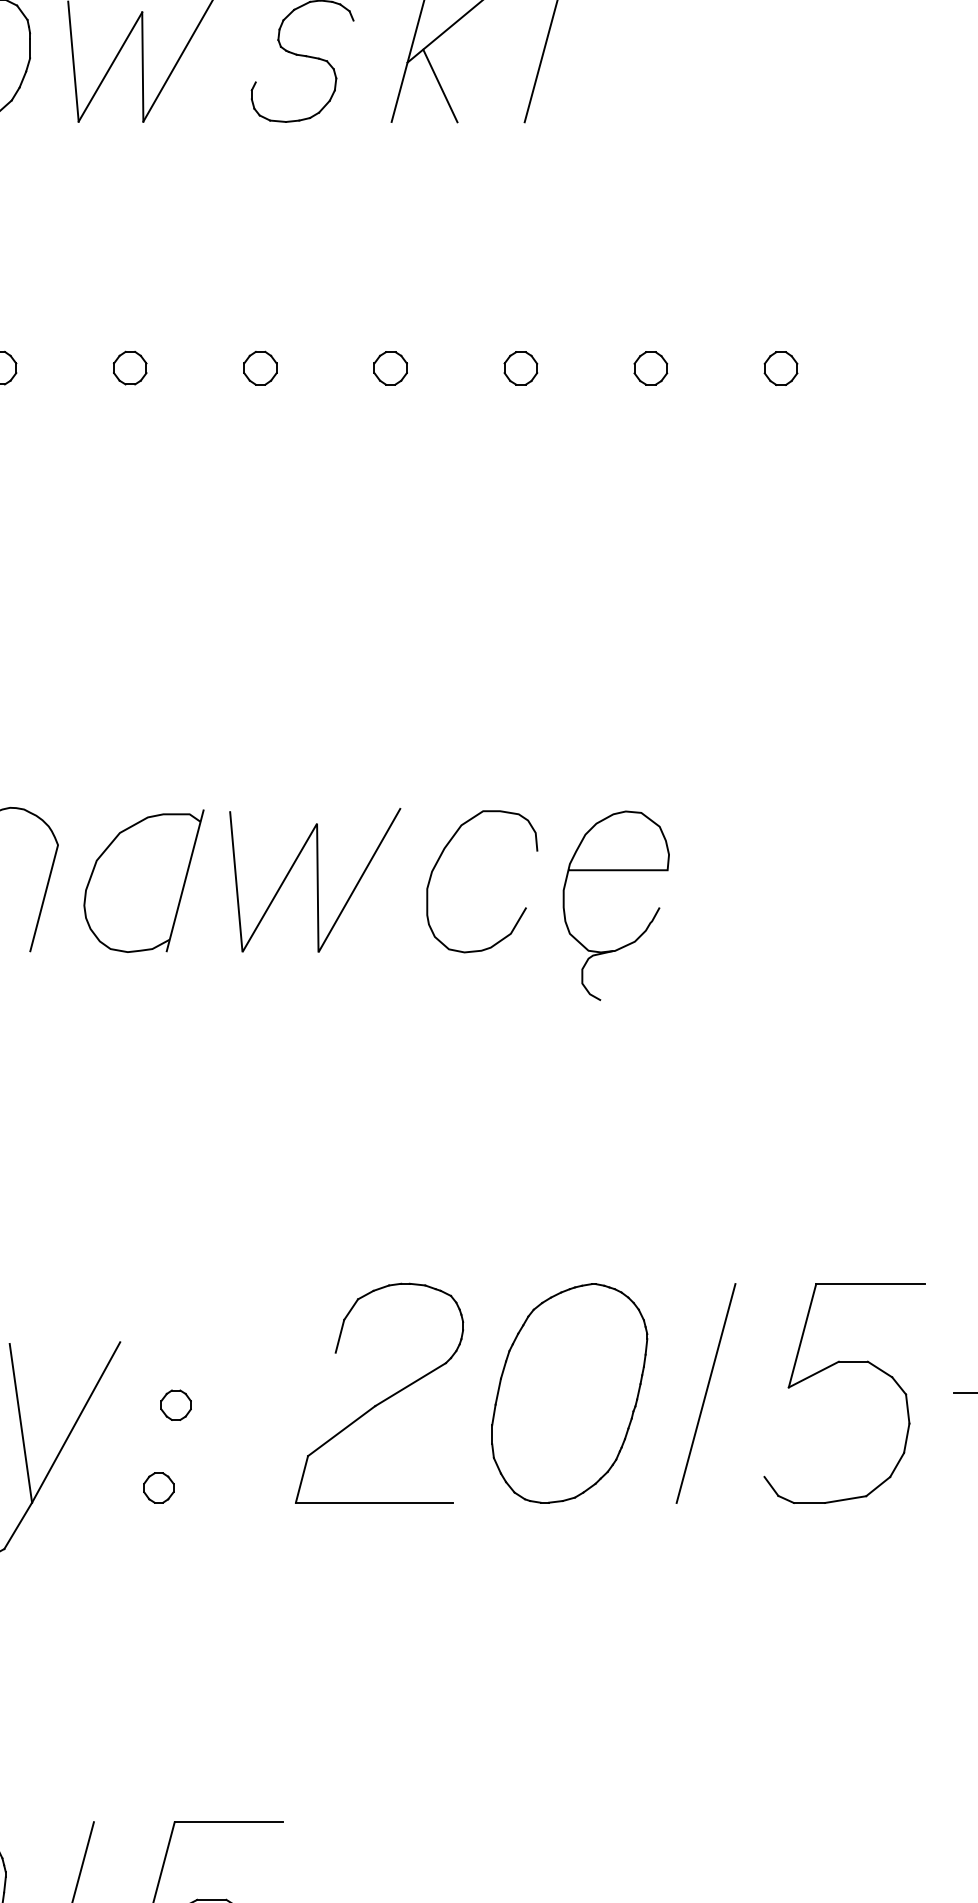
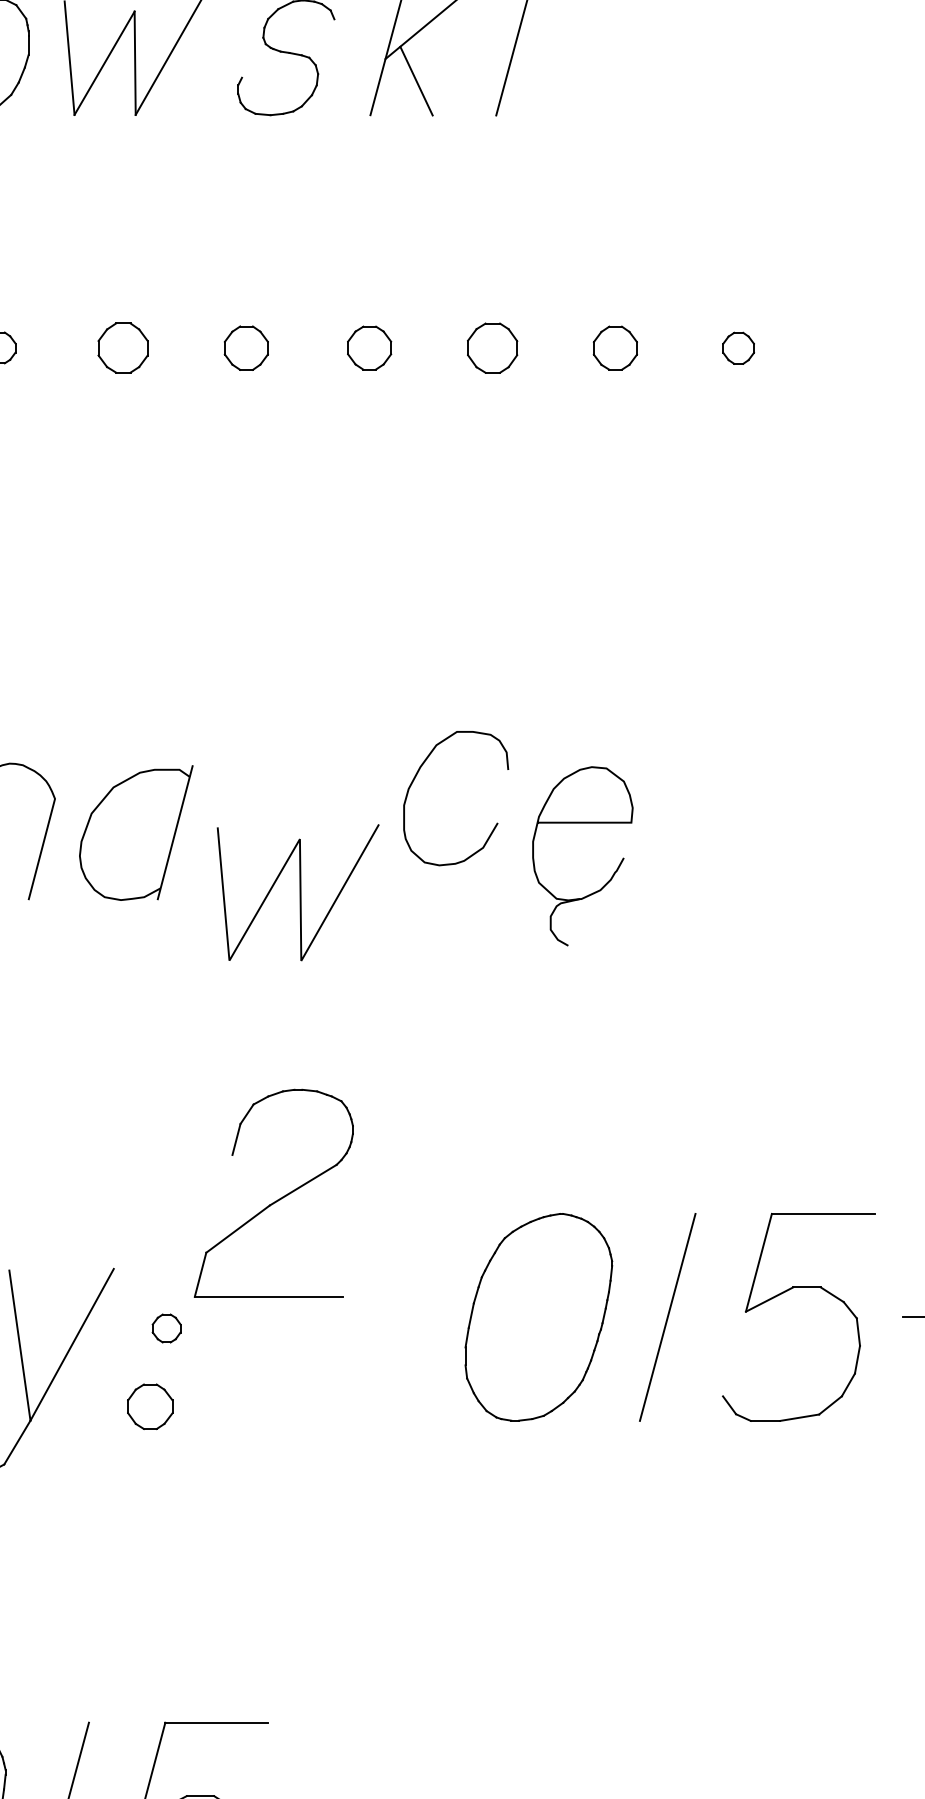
part: (130, 367) -> (123, 347), size x1.6
part: (260, 367) -> (246, 347), size x1.4
part: (390, 368) -> (369, 348), size x1.4
part: (520, 368) -> (492, 348), size x1.6
part: (650, 368) -> (615, 348), size x1.4
curve: (439, 860) -> (415, 778), moved
line: (316, 880) -> (299, 892), moved
part: (385, 1398) -> (279, 1198), moved
part: (158, 1487) -> (150, 1406), size x1.6

